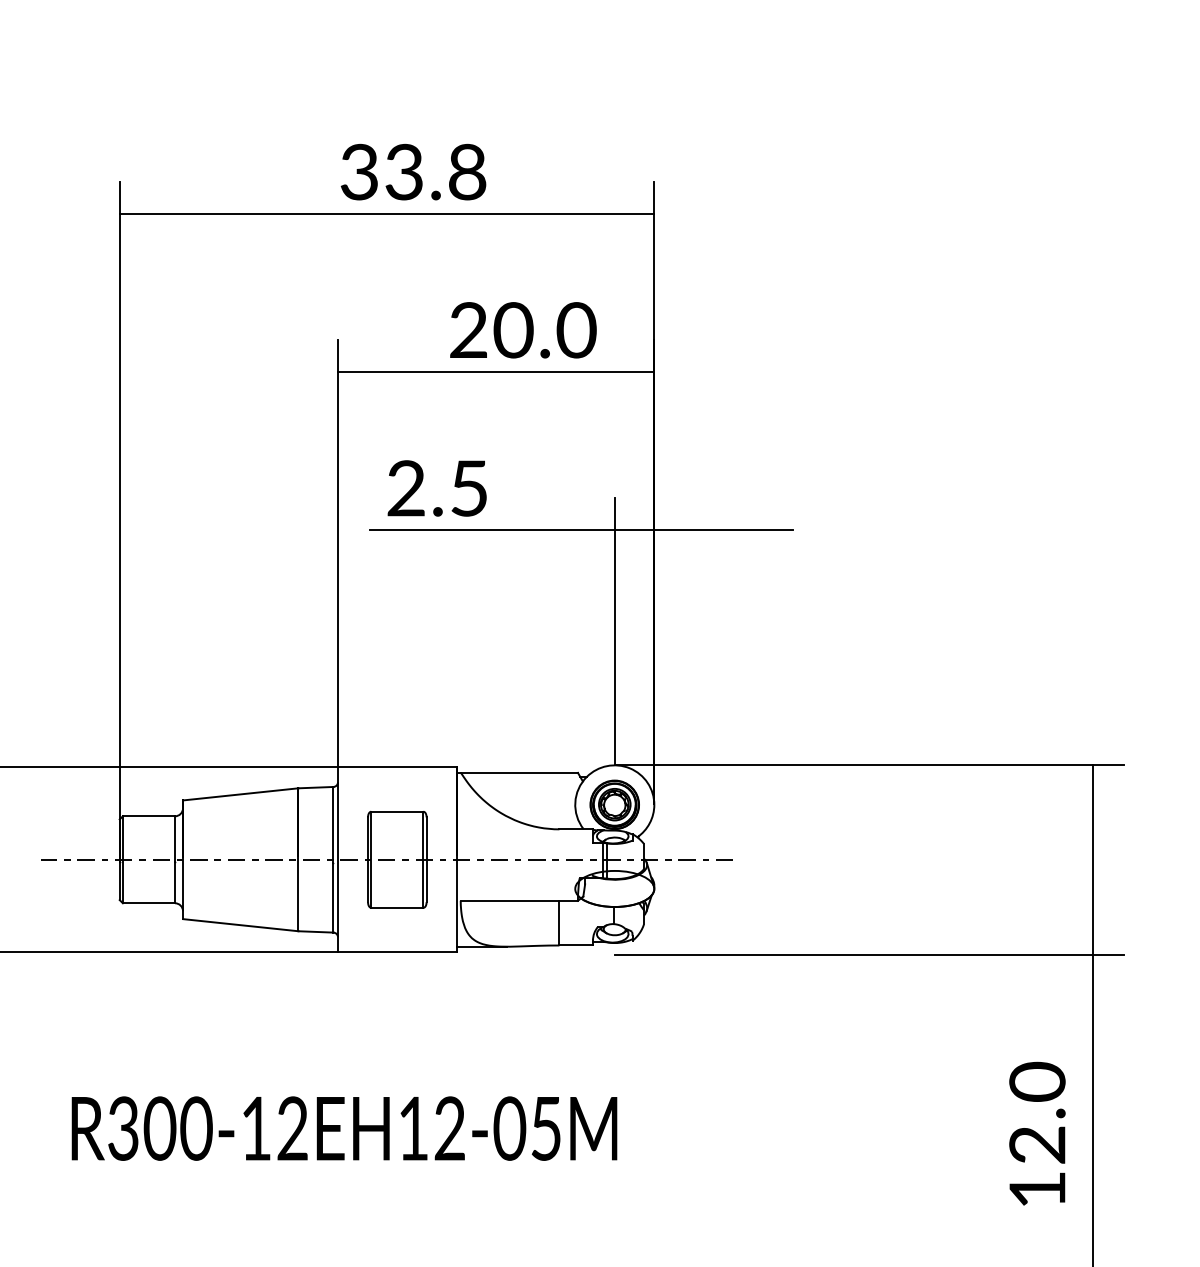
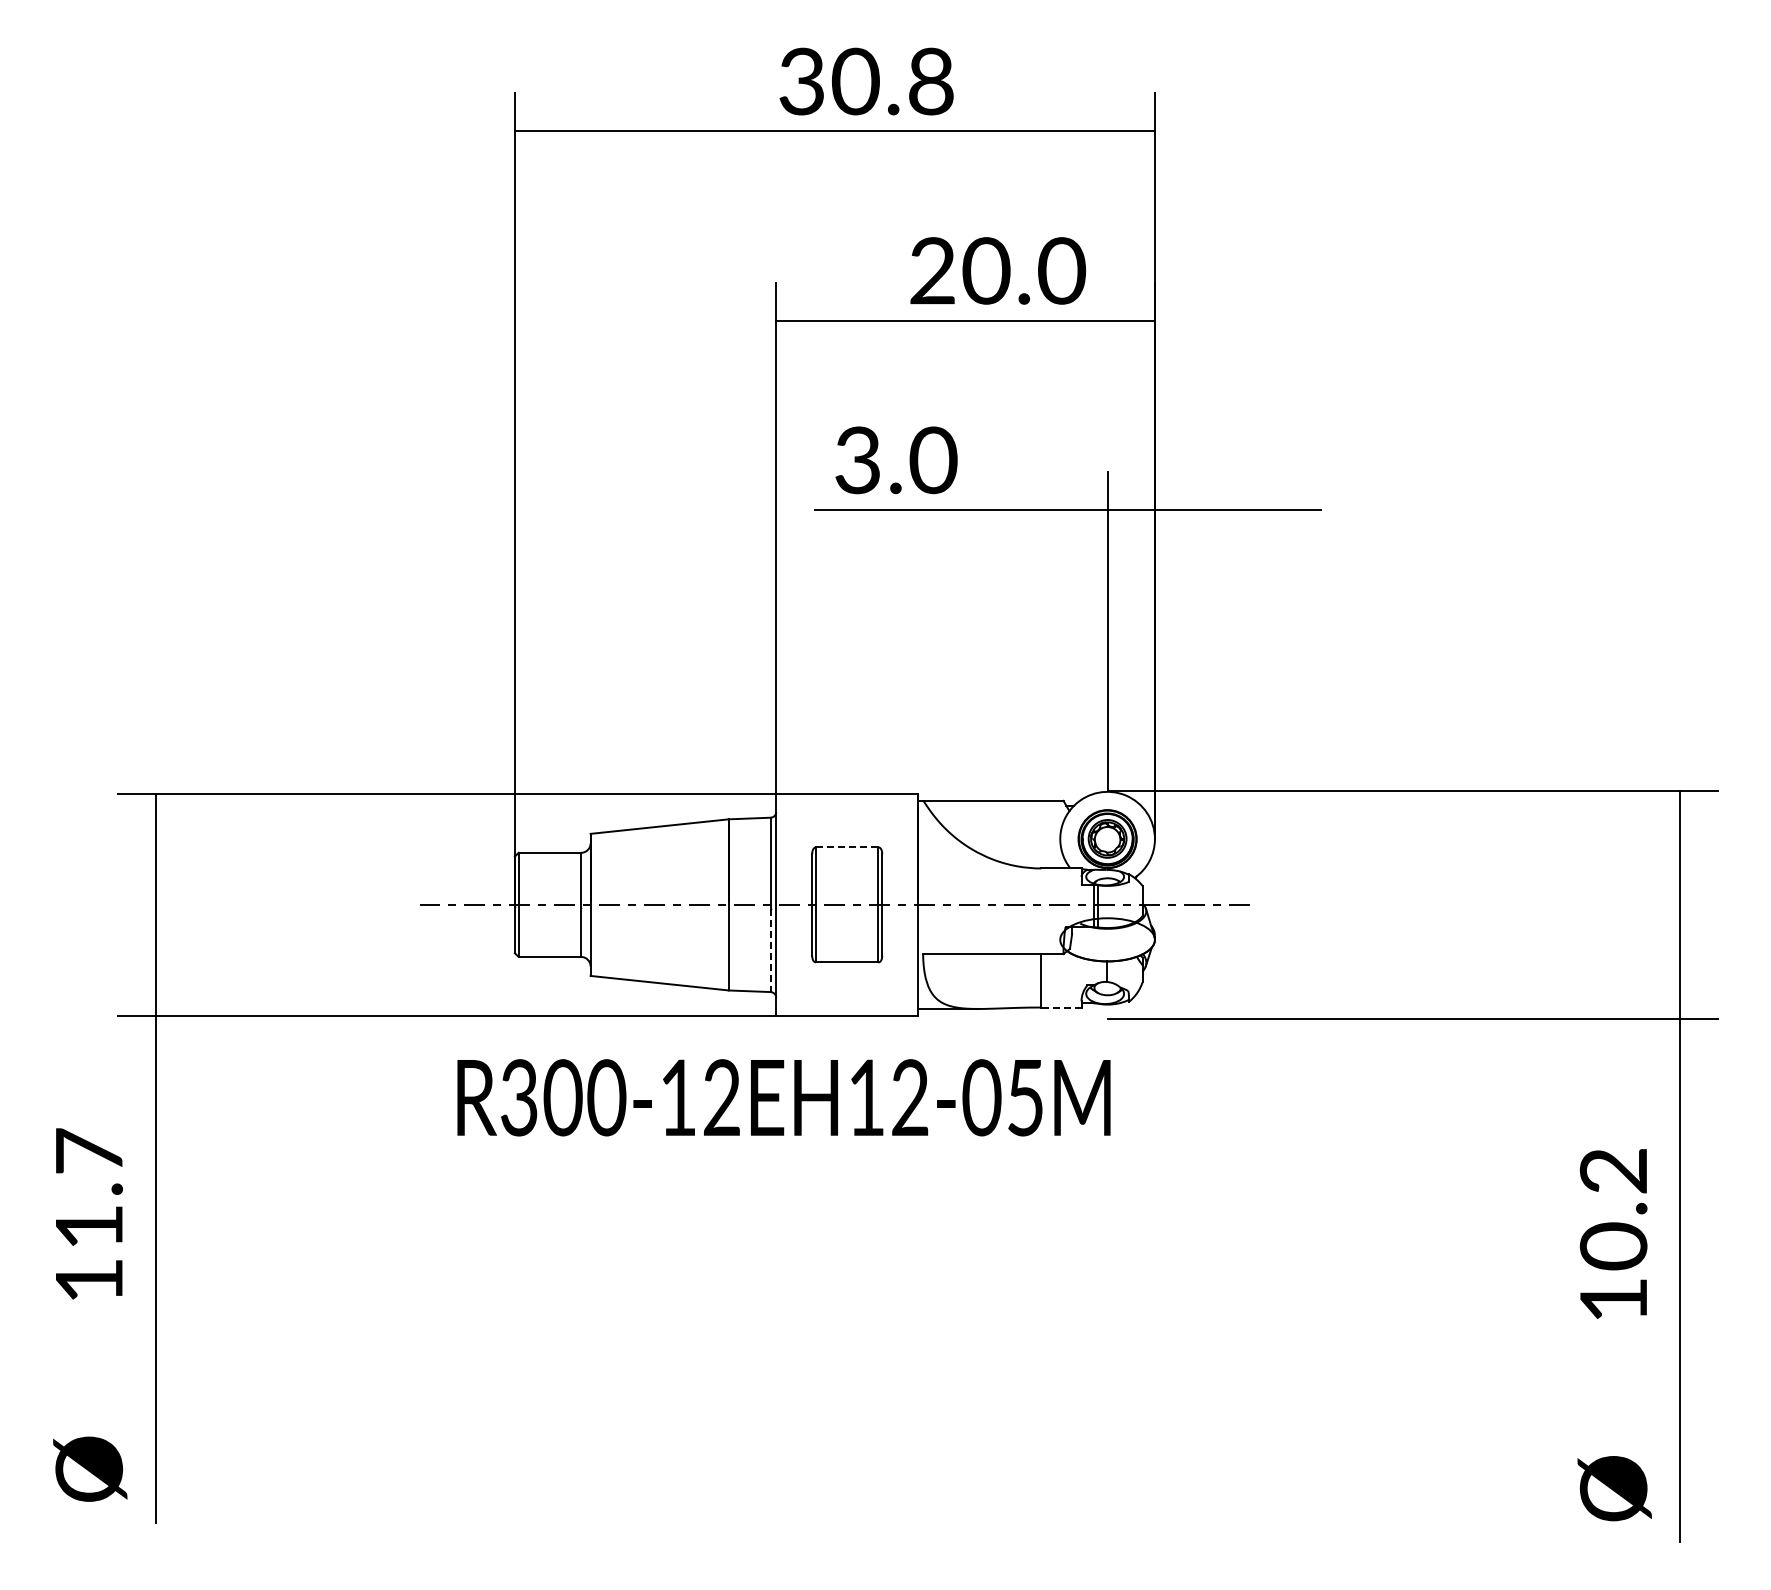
text: (404, 172) -> (855, 81), 33.8 -> 30.8
text: (438, 488) -> (896, 460), 2.5 -> 3.0
line: (396, 811) -> (846, 847), solid -> dashed
line: (333, 898) -> (770, 951), solid -> dashed
line: (575, 945) -> (1060, 1007), solid -> dashed
text: (1037, 1113) -> (1613, 1208), 12.0 -> 10.2
text: (344, 1128) -> (783, 1097), moved

